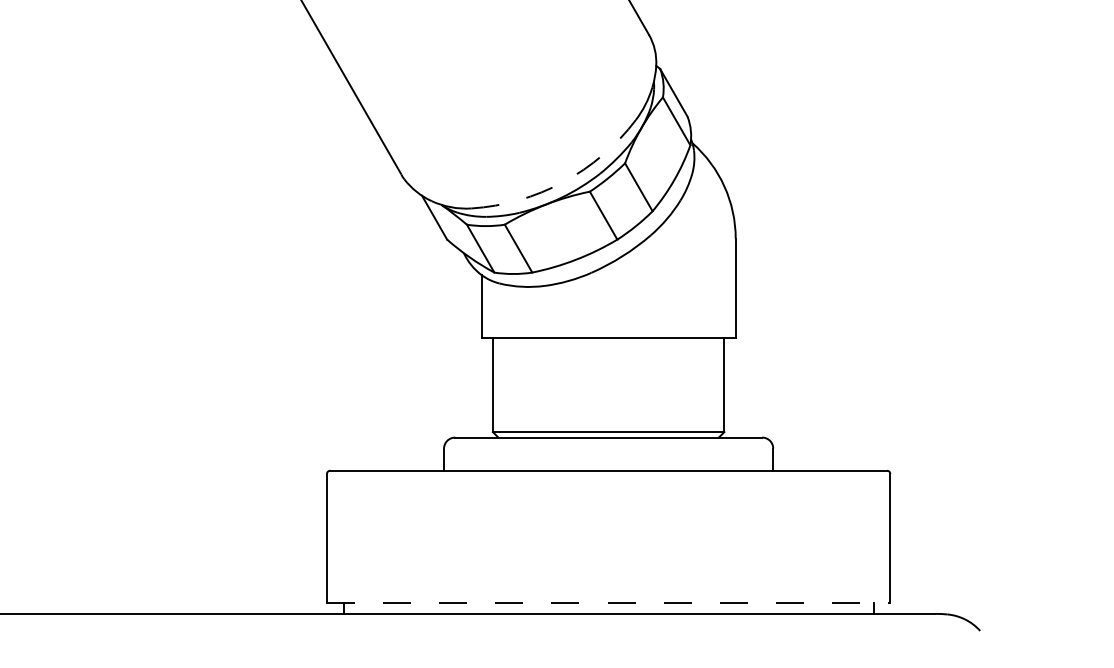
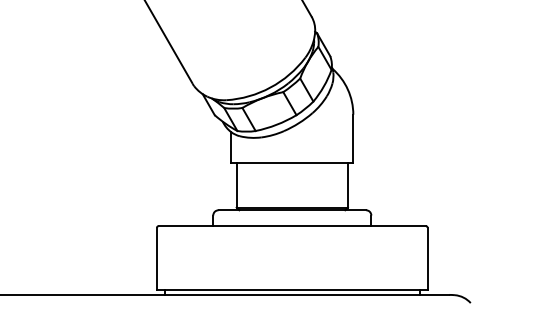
arc: (563, 181) -> (270, 87), dashed -> solid
line: (609, 602) -> (292, 289), dashed -> solid

